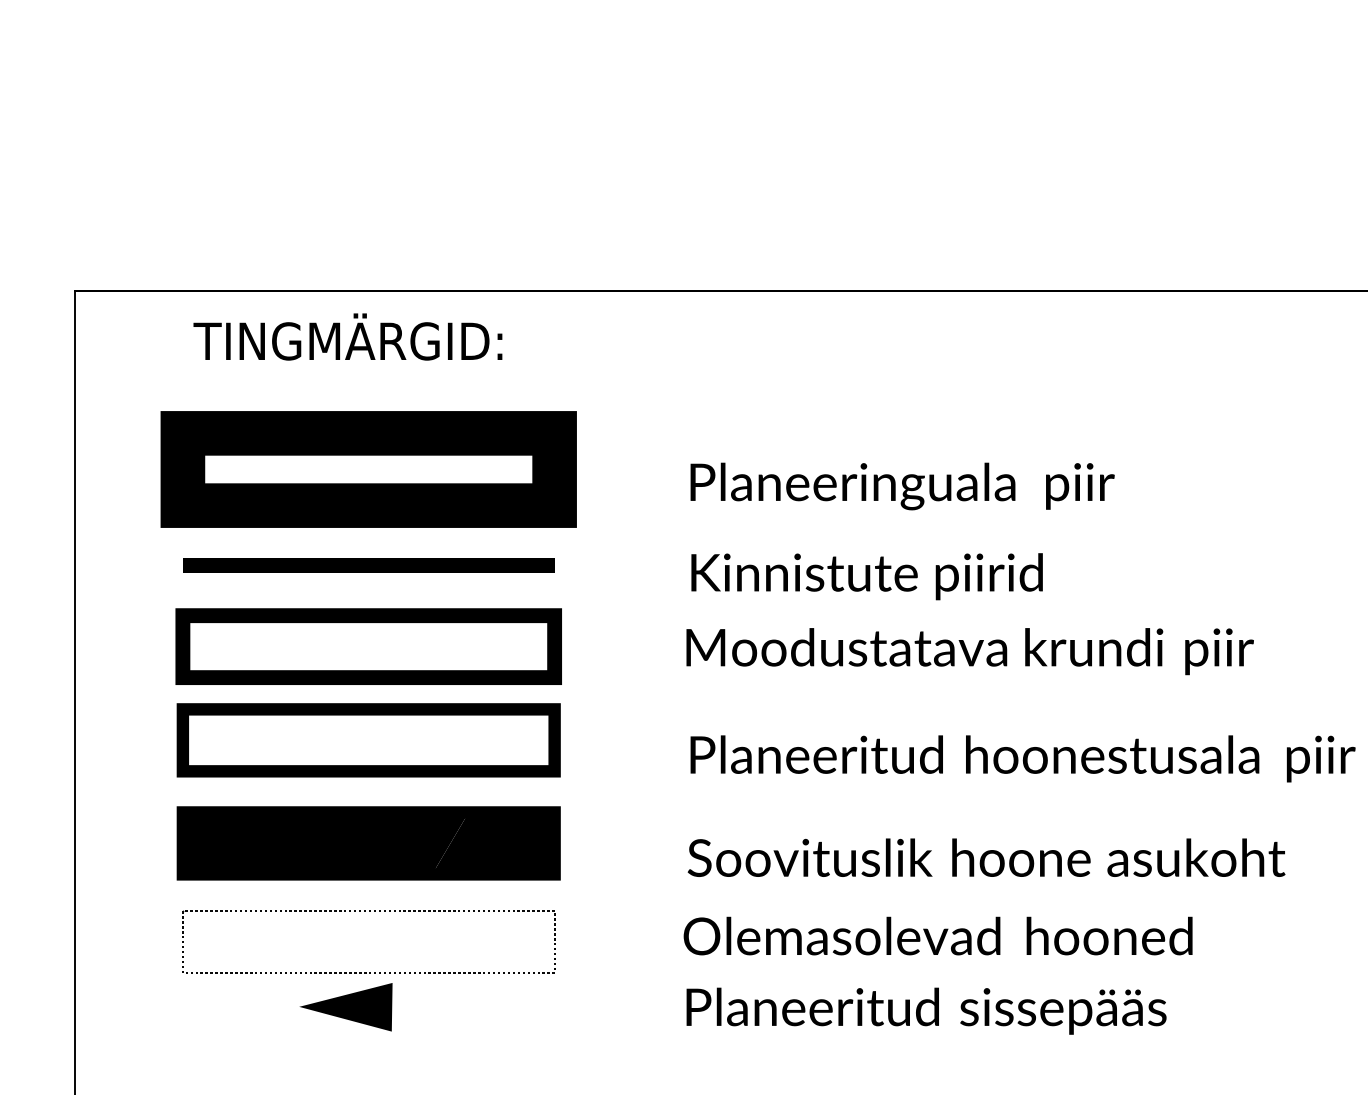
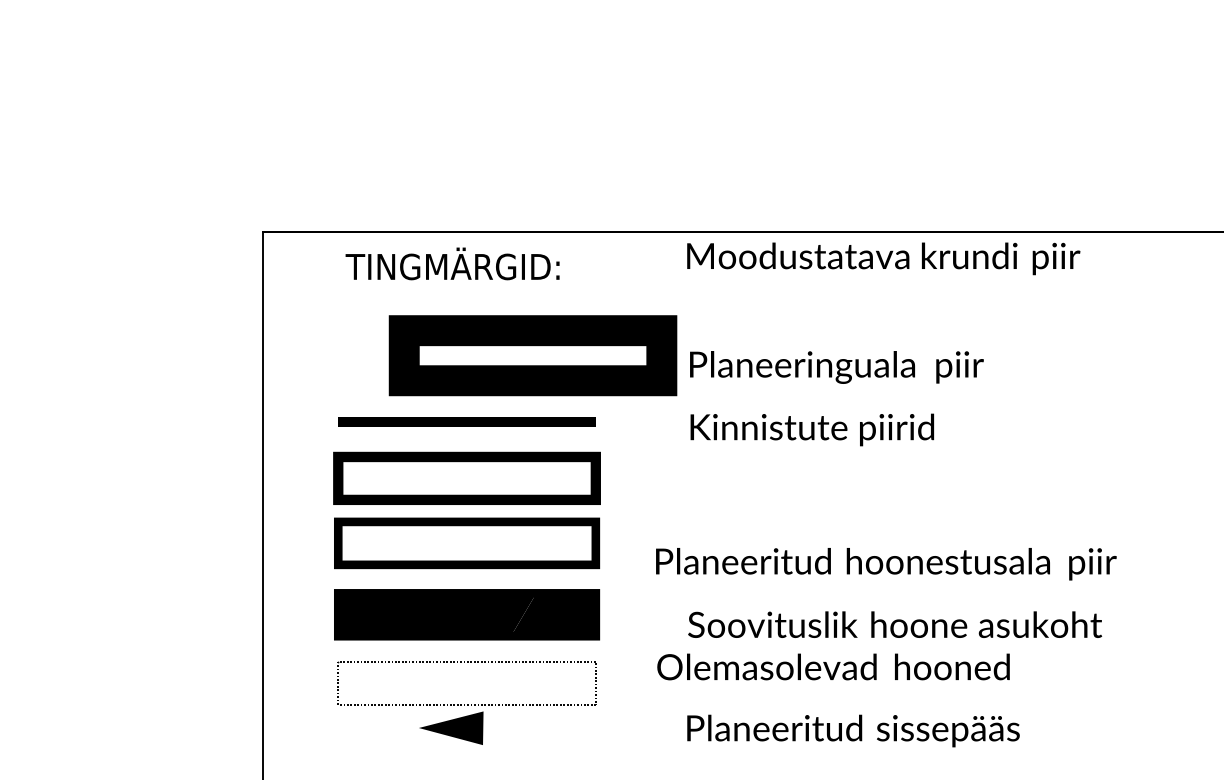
part: (367, 469) -> (532, 355), moved
text: (969, 651) -> (883, 258), moved
text: (1023, 759) -> (886, 564), moved
text: (938, 935) -> (833, 666), moved

